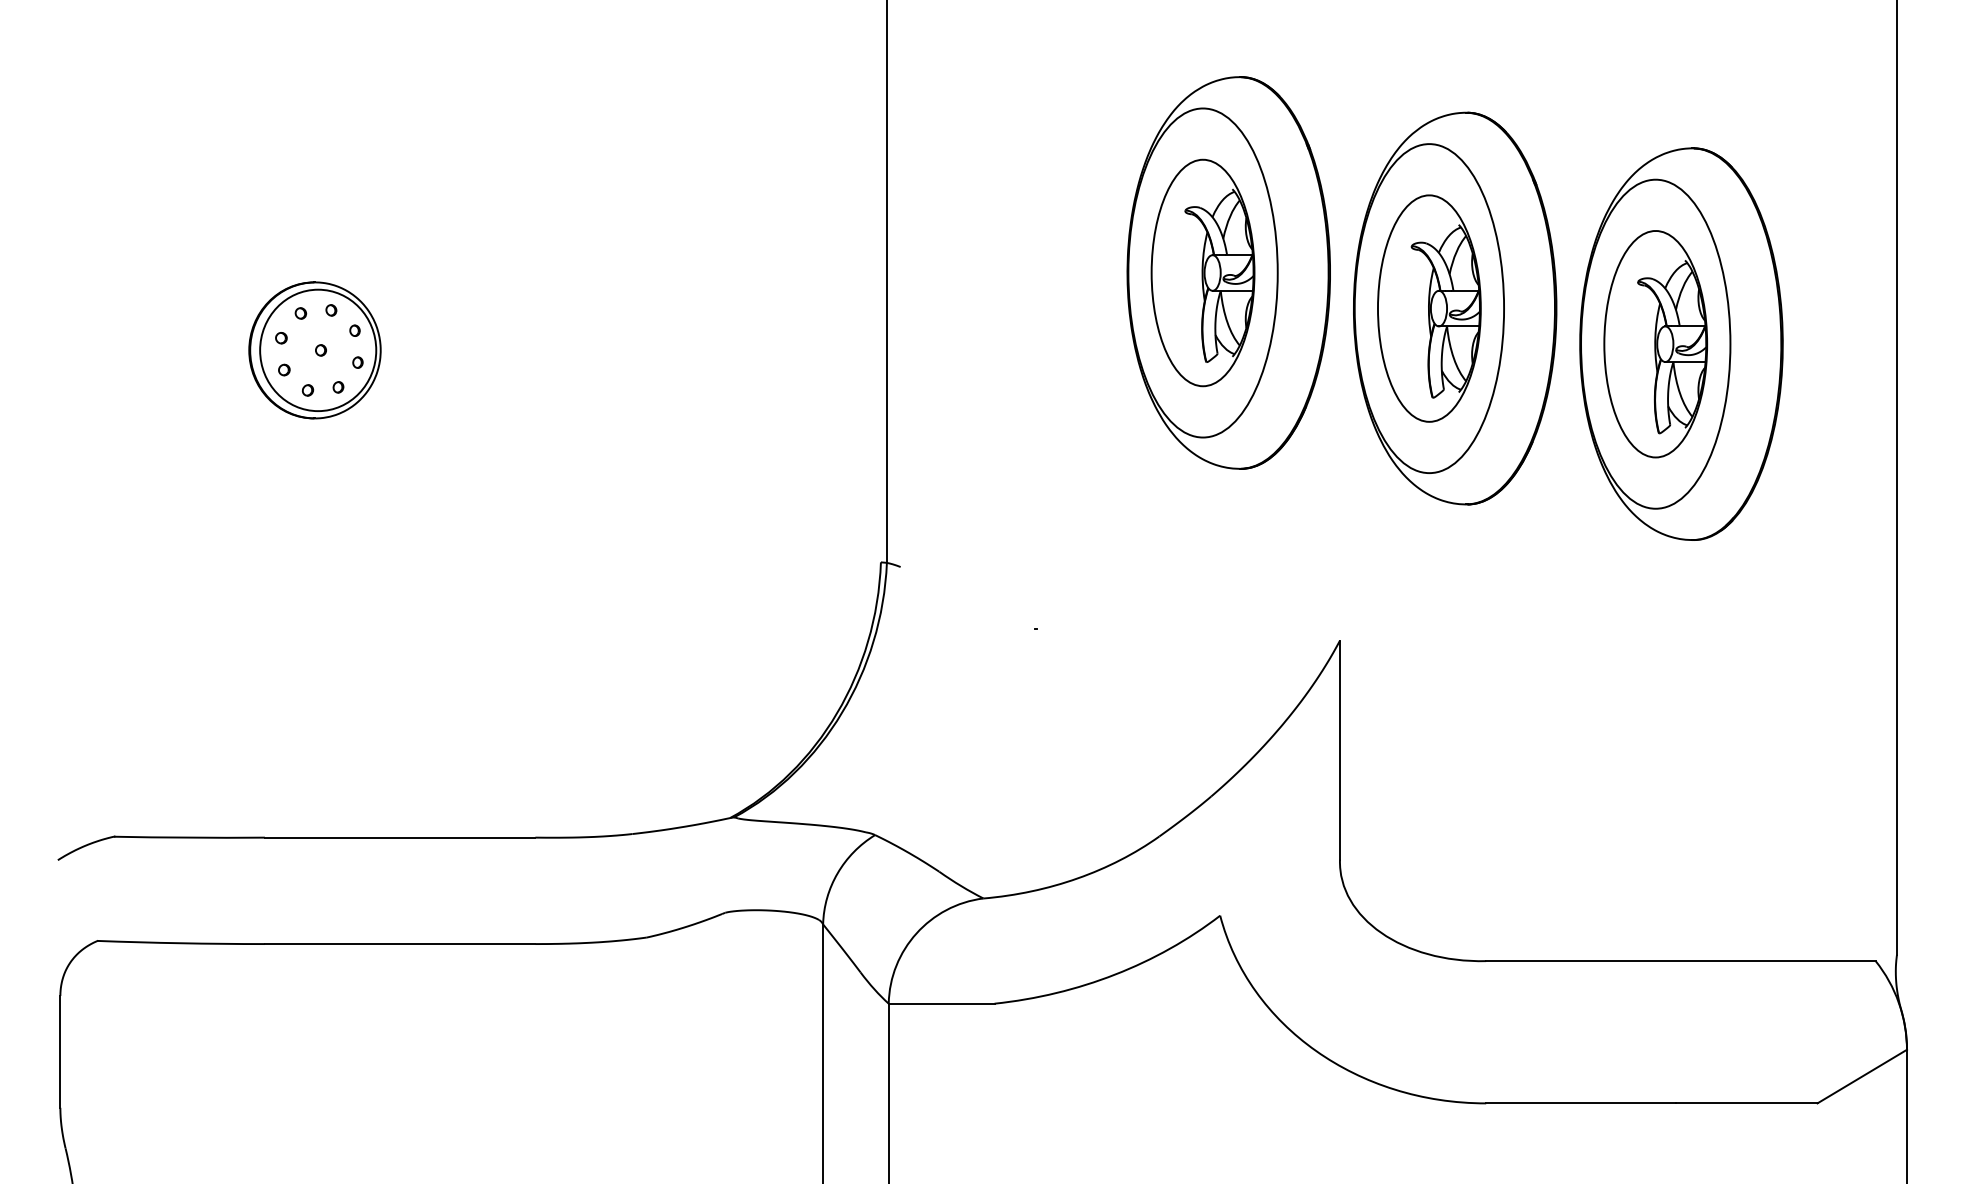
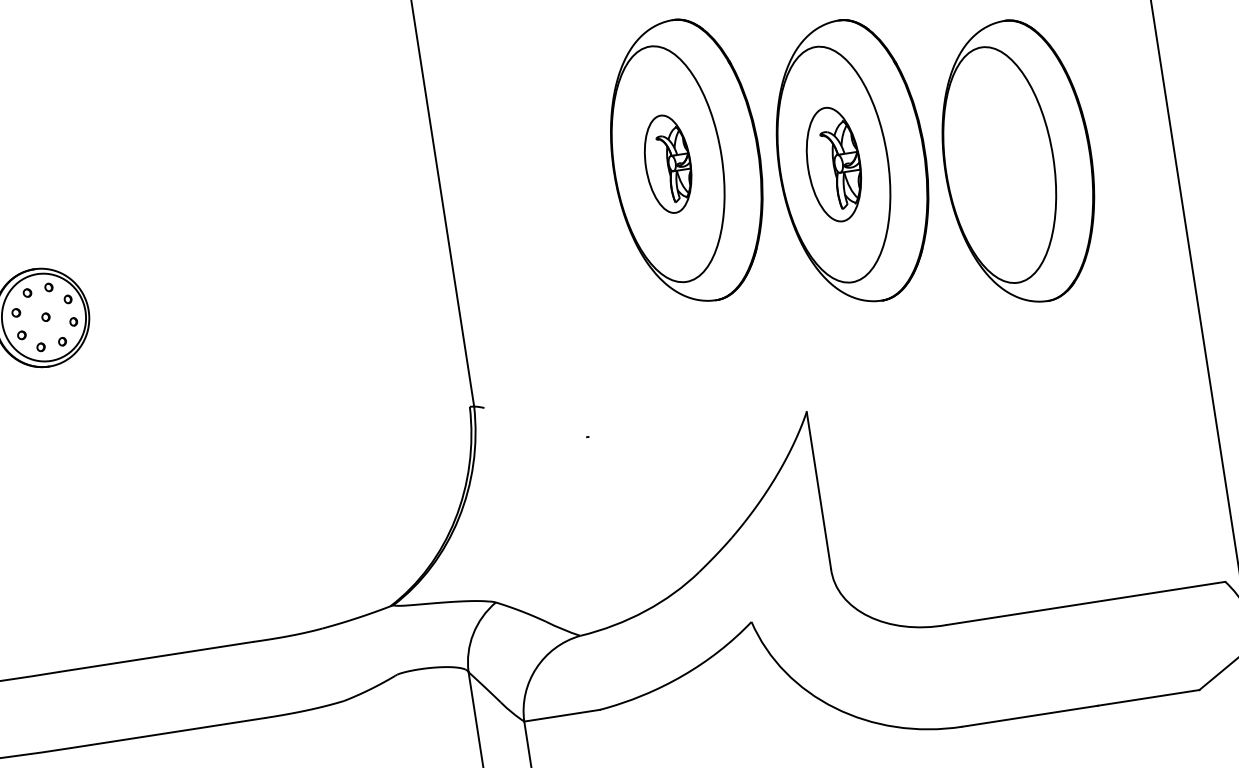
part: (1202, 272) -> (667, 163), size x0.6
part: (1429, 308) -> (834, 164), size x0.7
part: (1655, 344) -> (999, 165), removed

